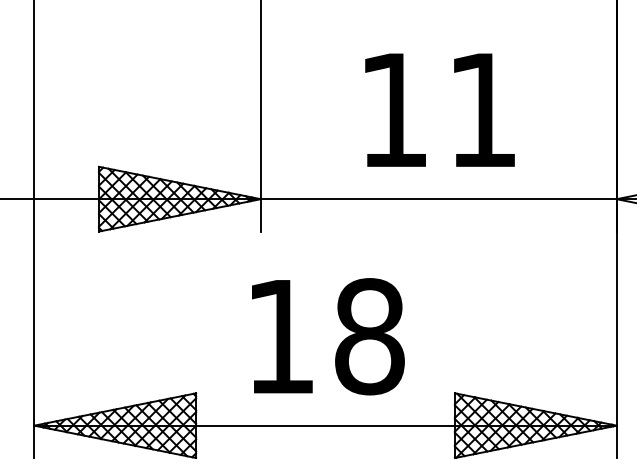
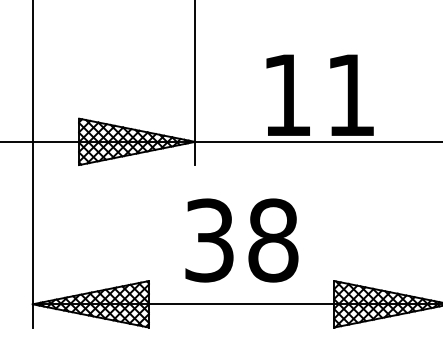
text: (439, 109) -> (319, 94), moved
text: (280, 336) -> (209, 240), 18 -> 38

